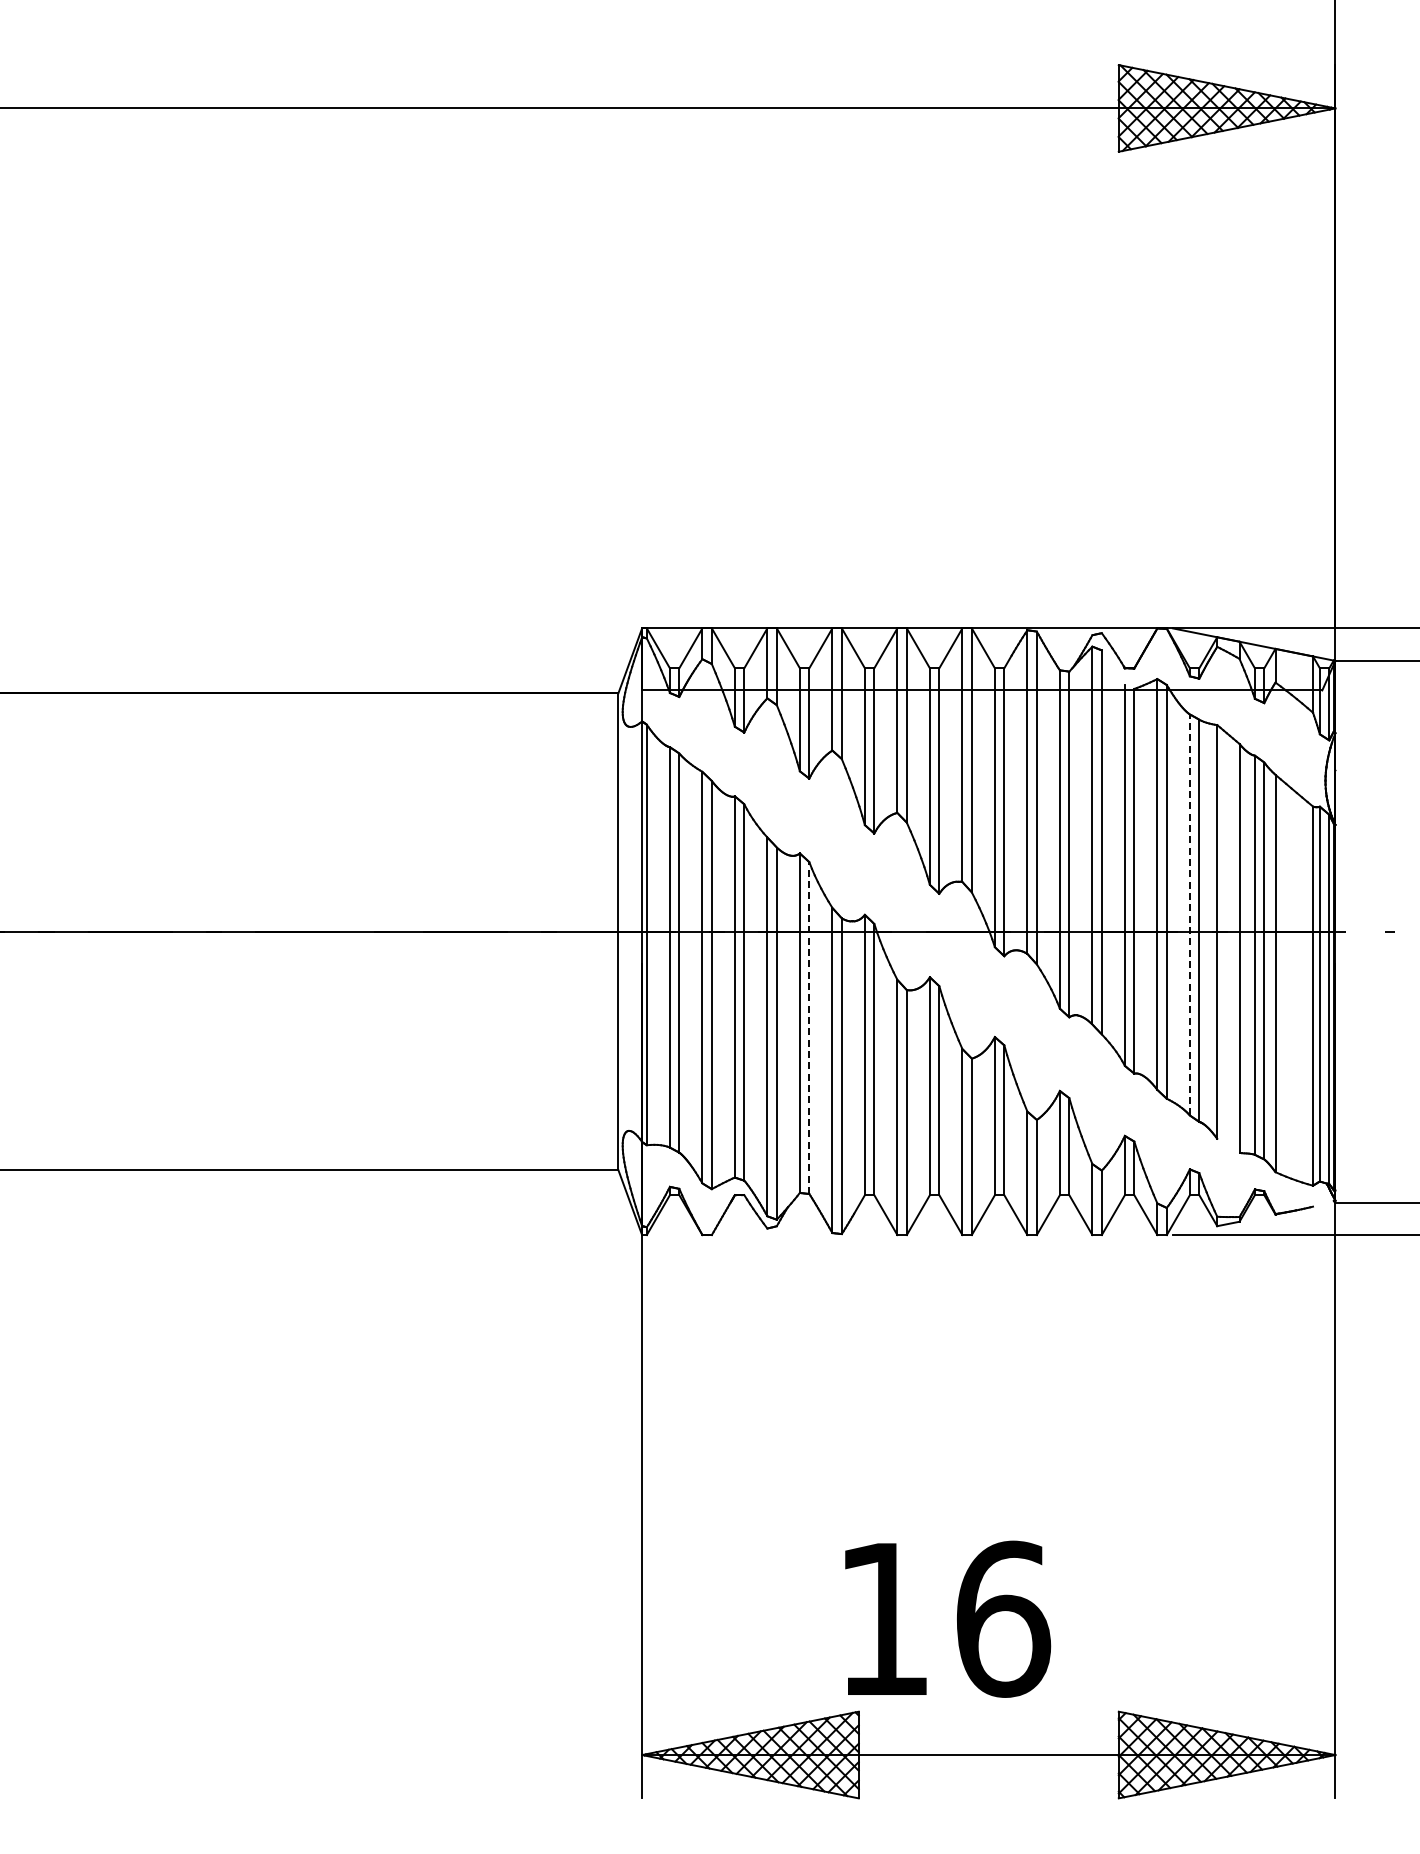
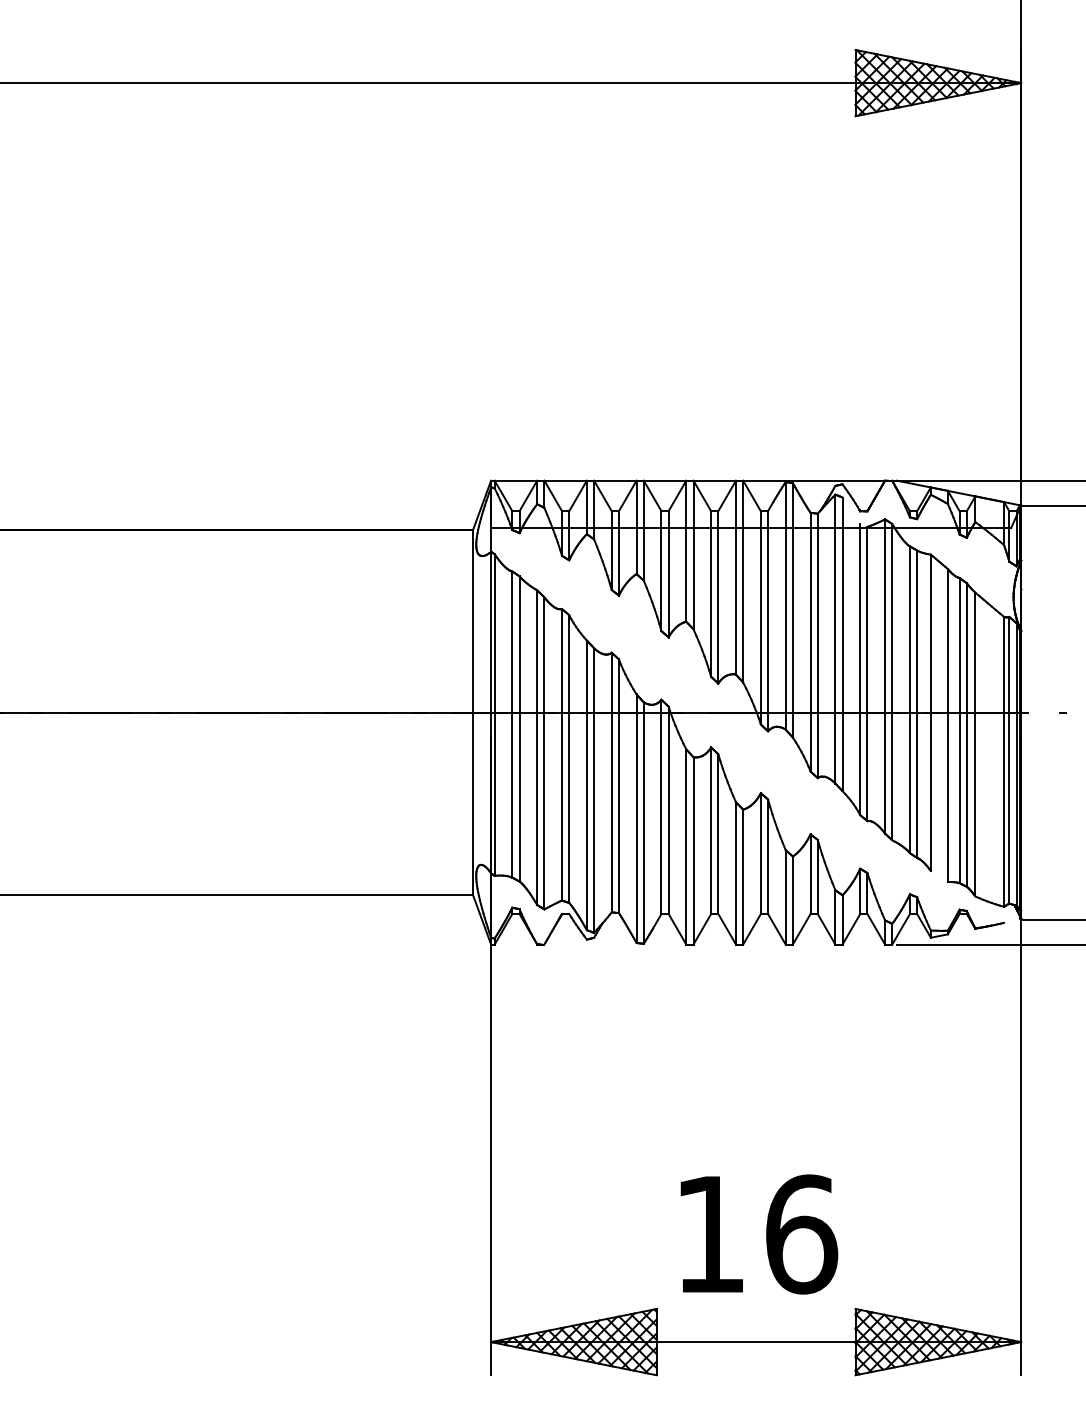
line: (1189, 914) -> (909, 699), dashed -> solid
line: (809, 1028) -> (619, 786), dashed -> solid
text: (948, 1618) -> (759, 1233), moved

